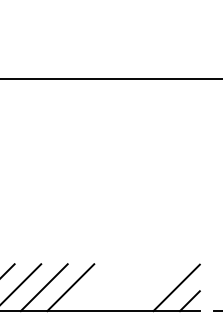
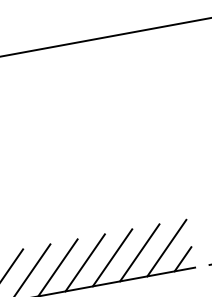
line: (96, 287) -> (84, 262), added
line: (123, 287) -> (112, 257), added
line: (149, 287) -> (138, 252), added

